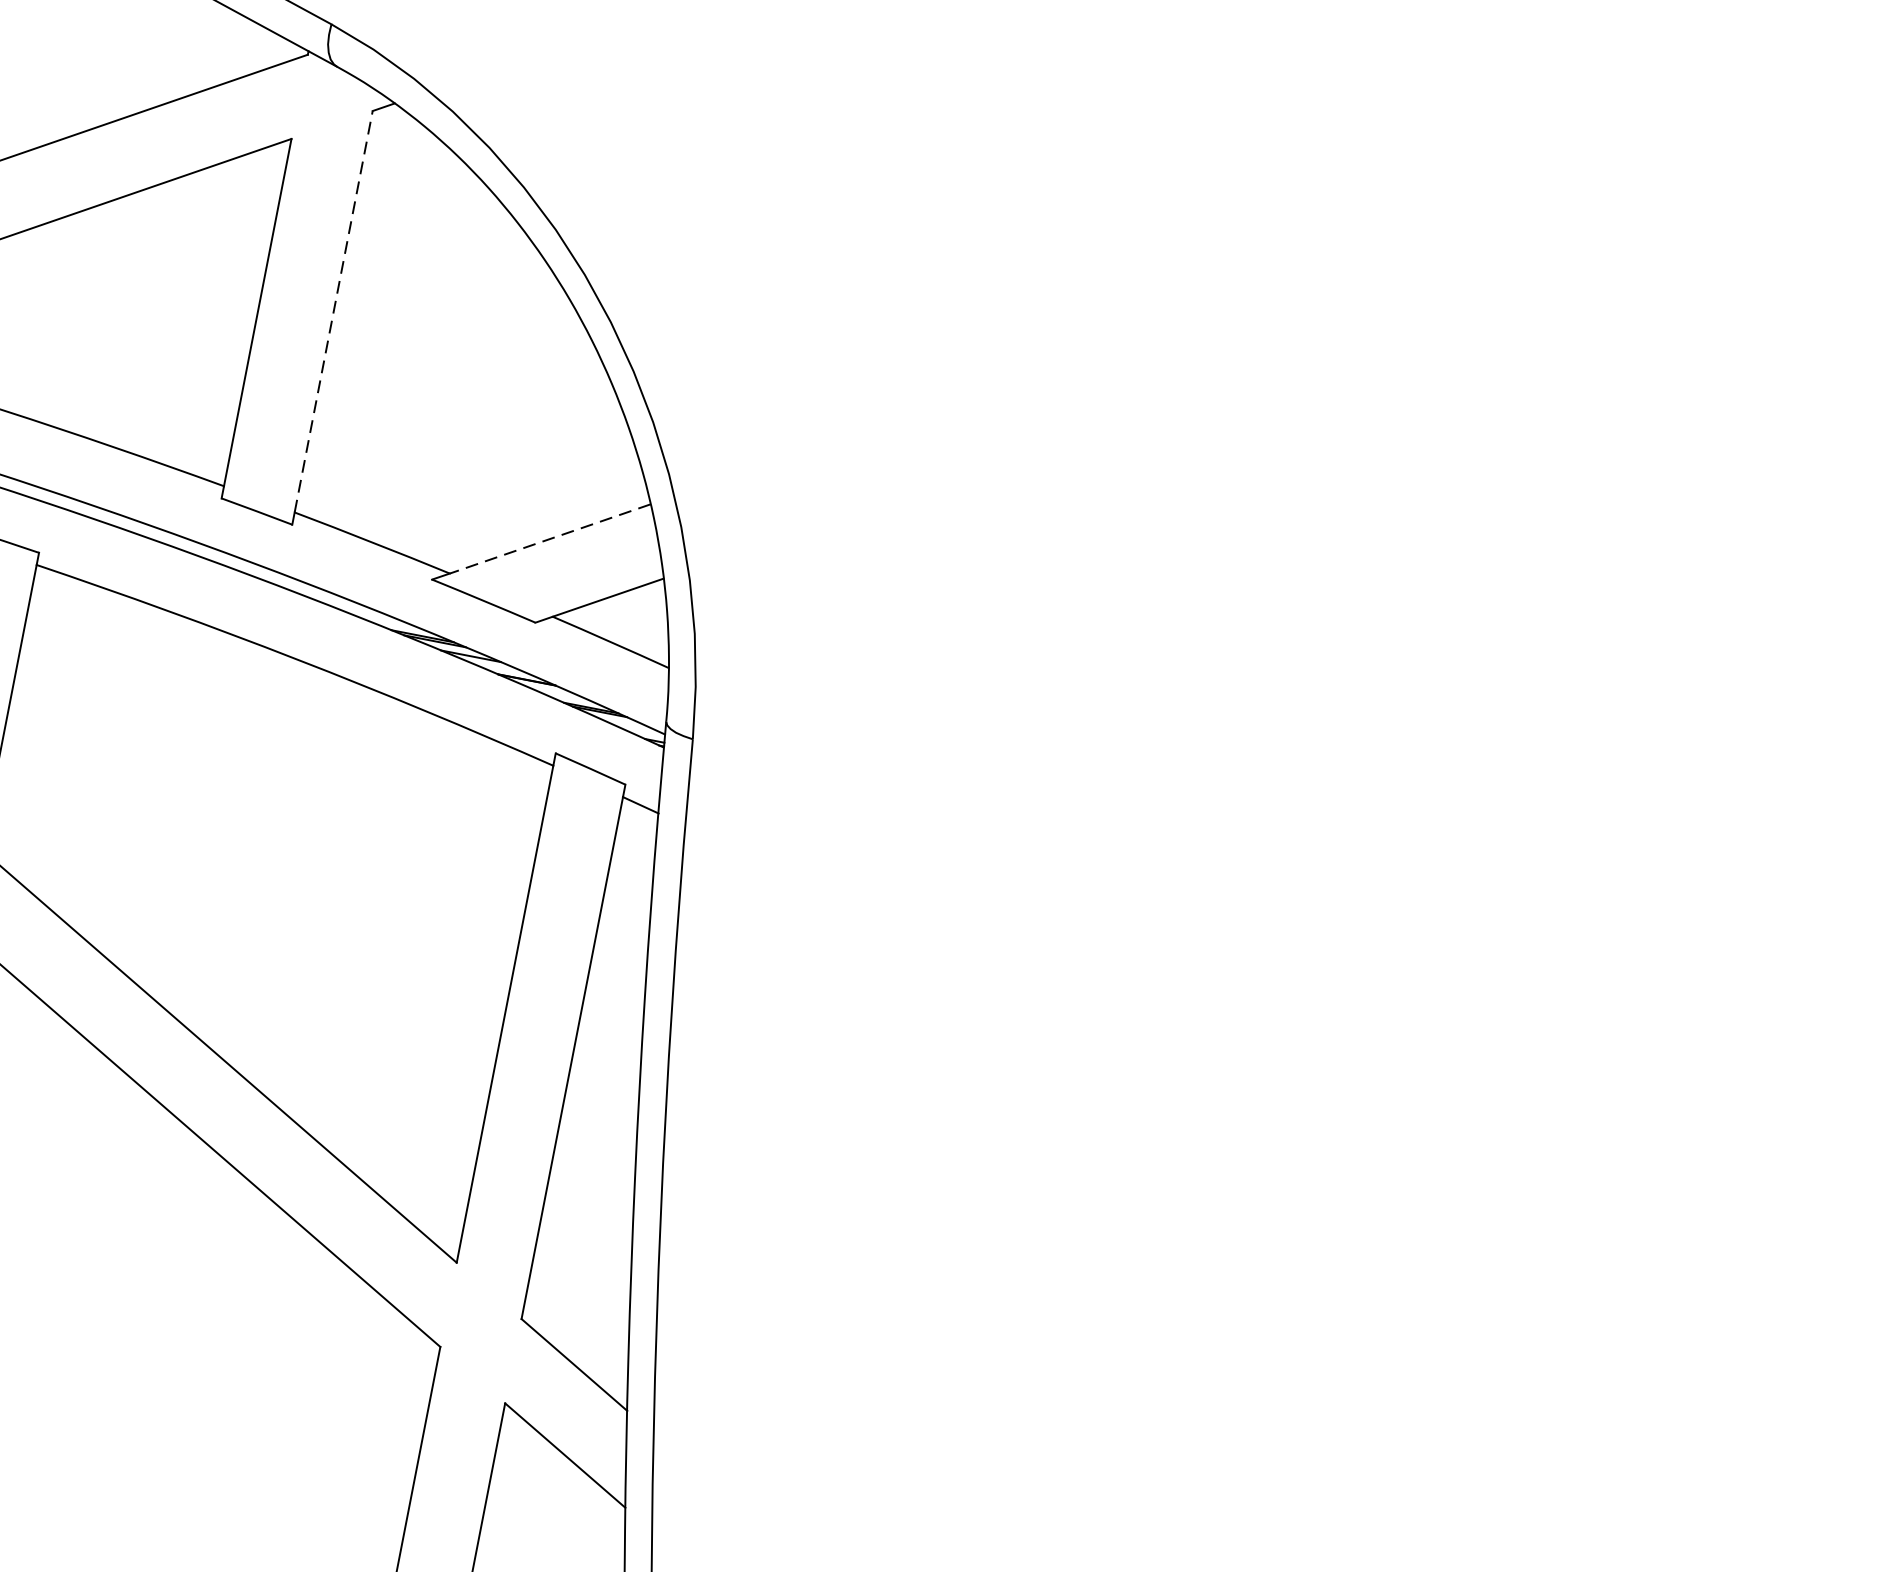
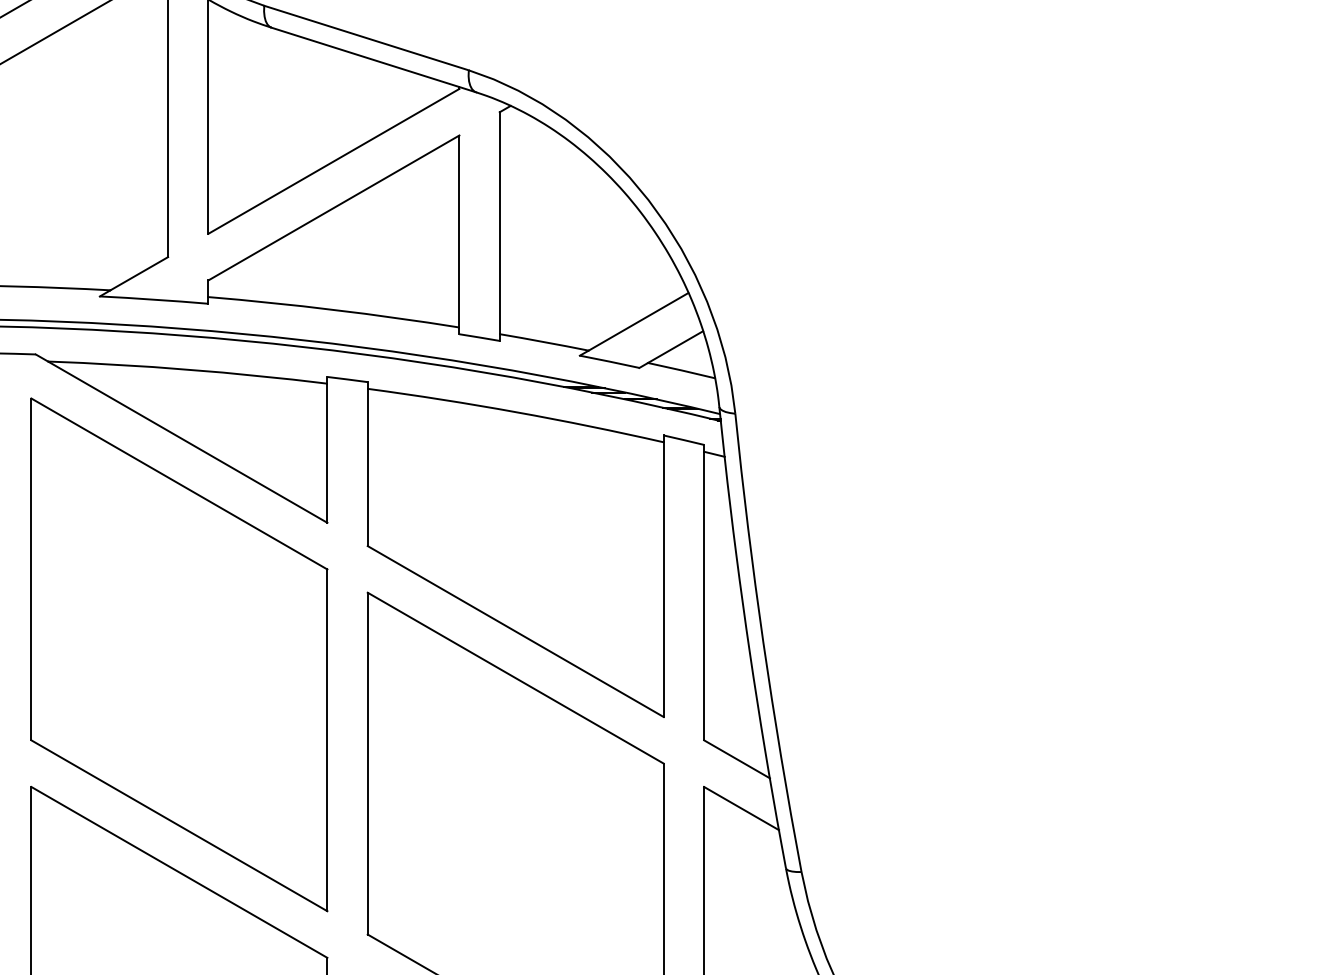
line: (333, 312) -> (499, 223), dashed -> solid
line: (550, 538) -> (638, 321), dashed -> solid

